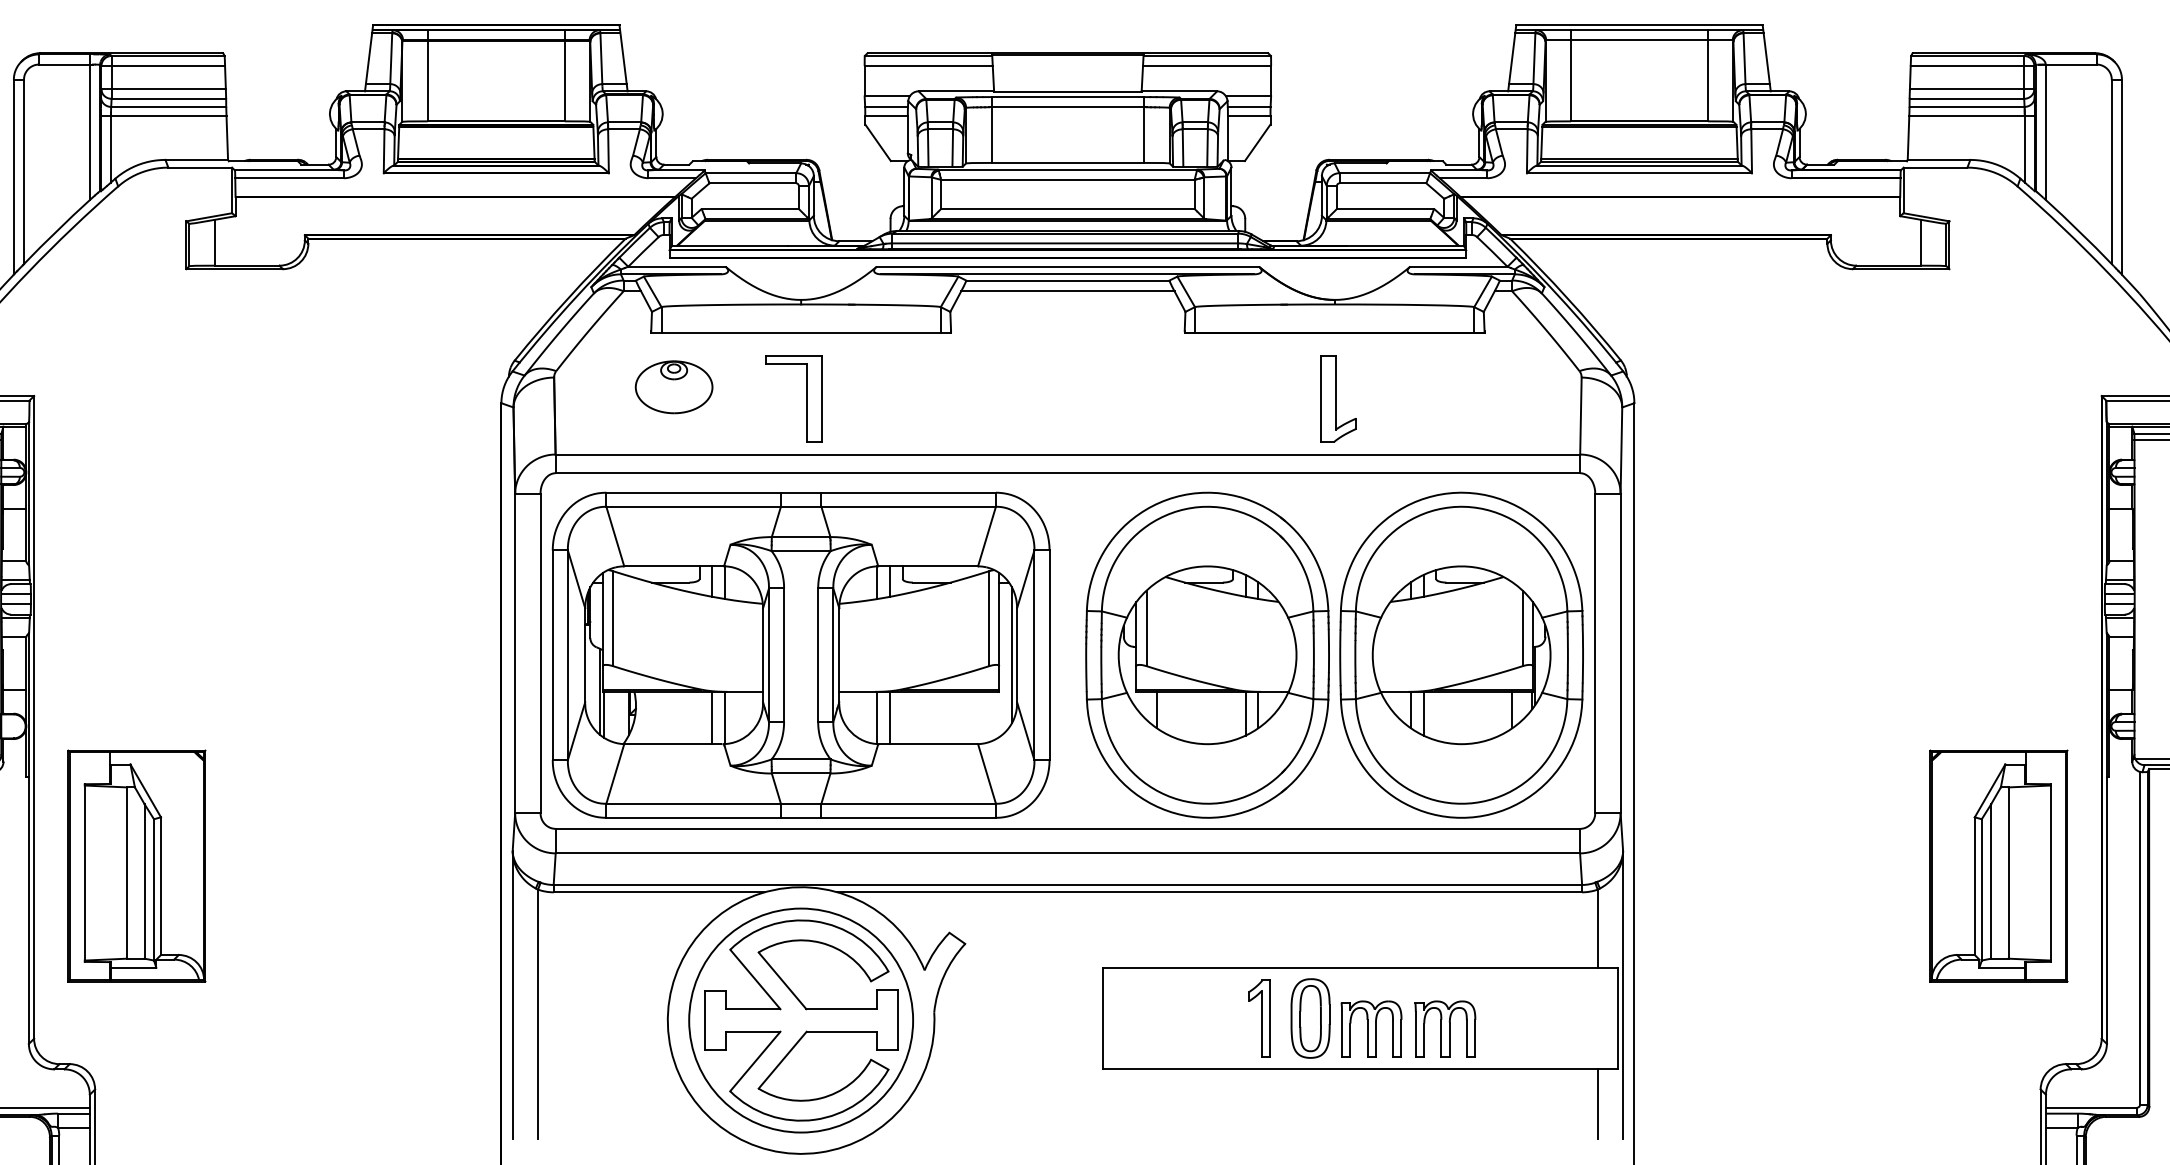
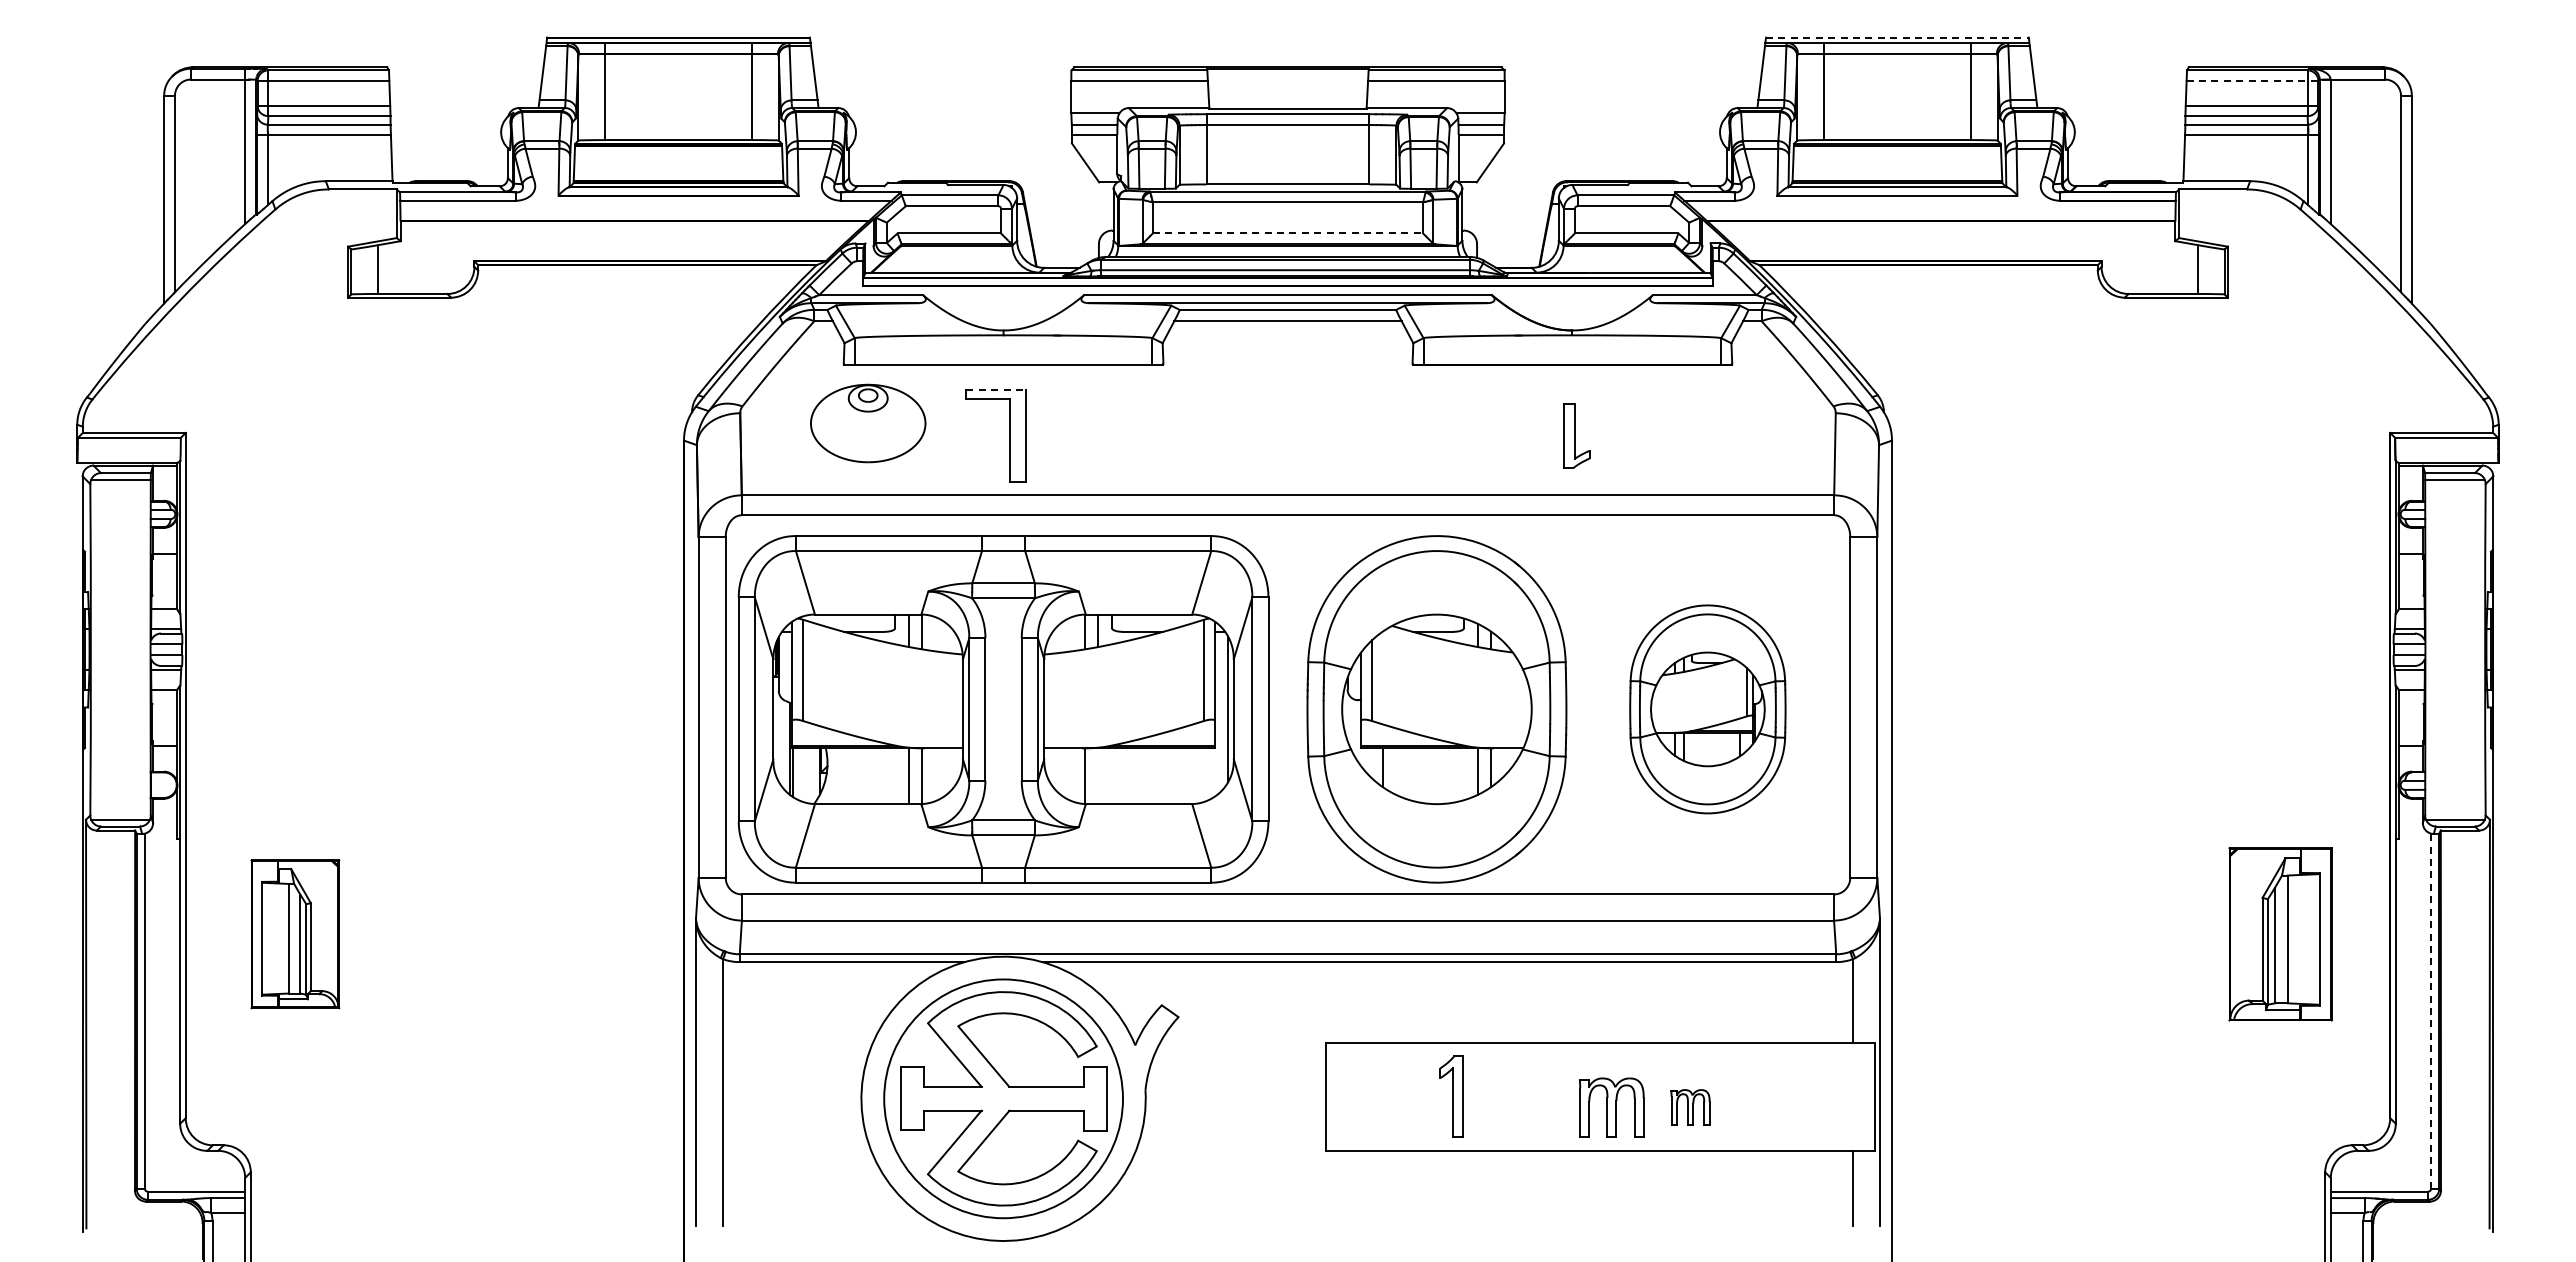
line: (1639, 25) -> (1897, 37), solid -> dashed
line: (1972, 66) -> (2252, 81), solid -> dashed
line: (1068, 208) -> (1288, 233), solid -> dashed
line: (793, 356) -> (995, 390), solid -> dashed
part: (673, 387) -> (867, 423), size x1.4
part: (1338, 398) -> (1576, 435), size x0.7
part: (1461, 655) -> (1707, 709), size x0.6
line: (890, 718) -> (1098, 776), removed
part: (137, 866) -> (295, 934), size x0.6
part: (1998, 866) -> (2280, 934), size x0.7
line: (2140, 938) -> (2431, 1011), solid -> dashed
part: (1259, 1018) -> (1451, 1096), moved
part: (1310, 1018) -> (1546, 1096), removed
part: (1445, 1028) -> (1690, 1107), size x0.6

